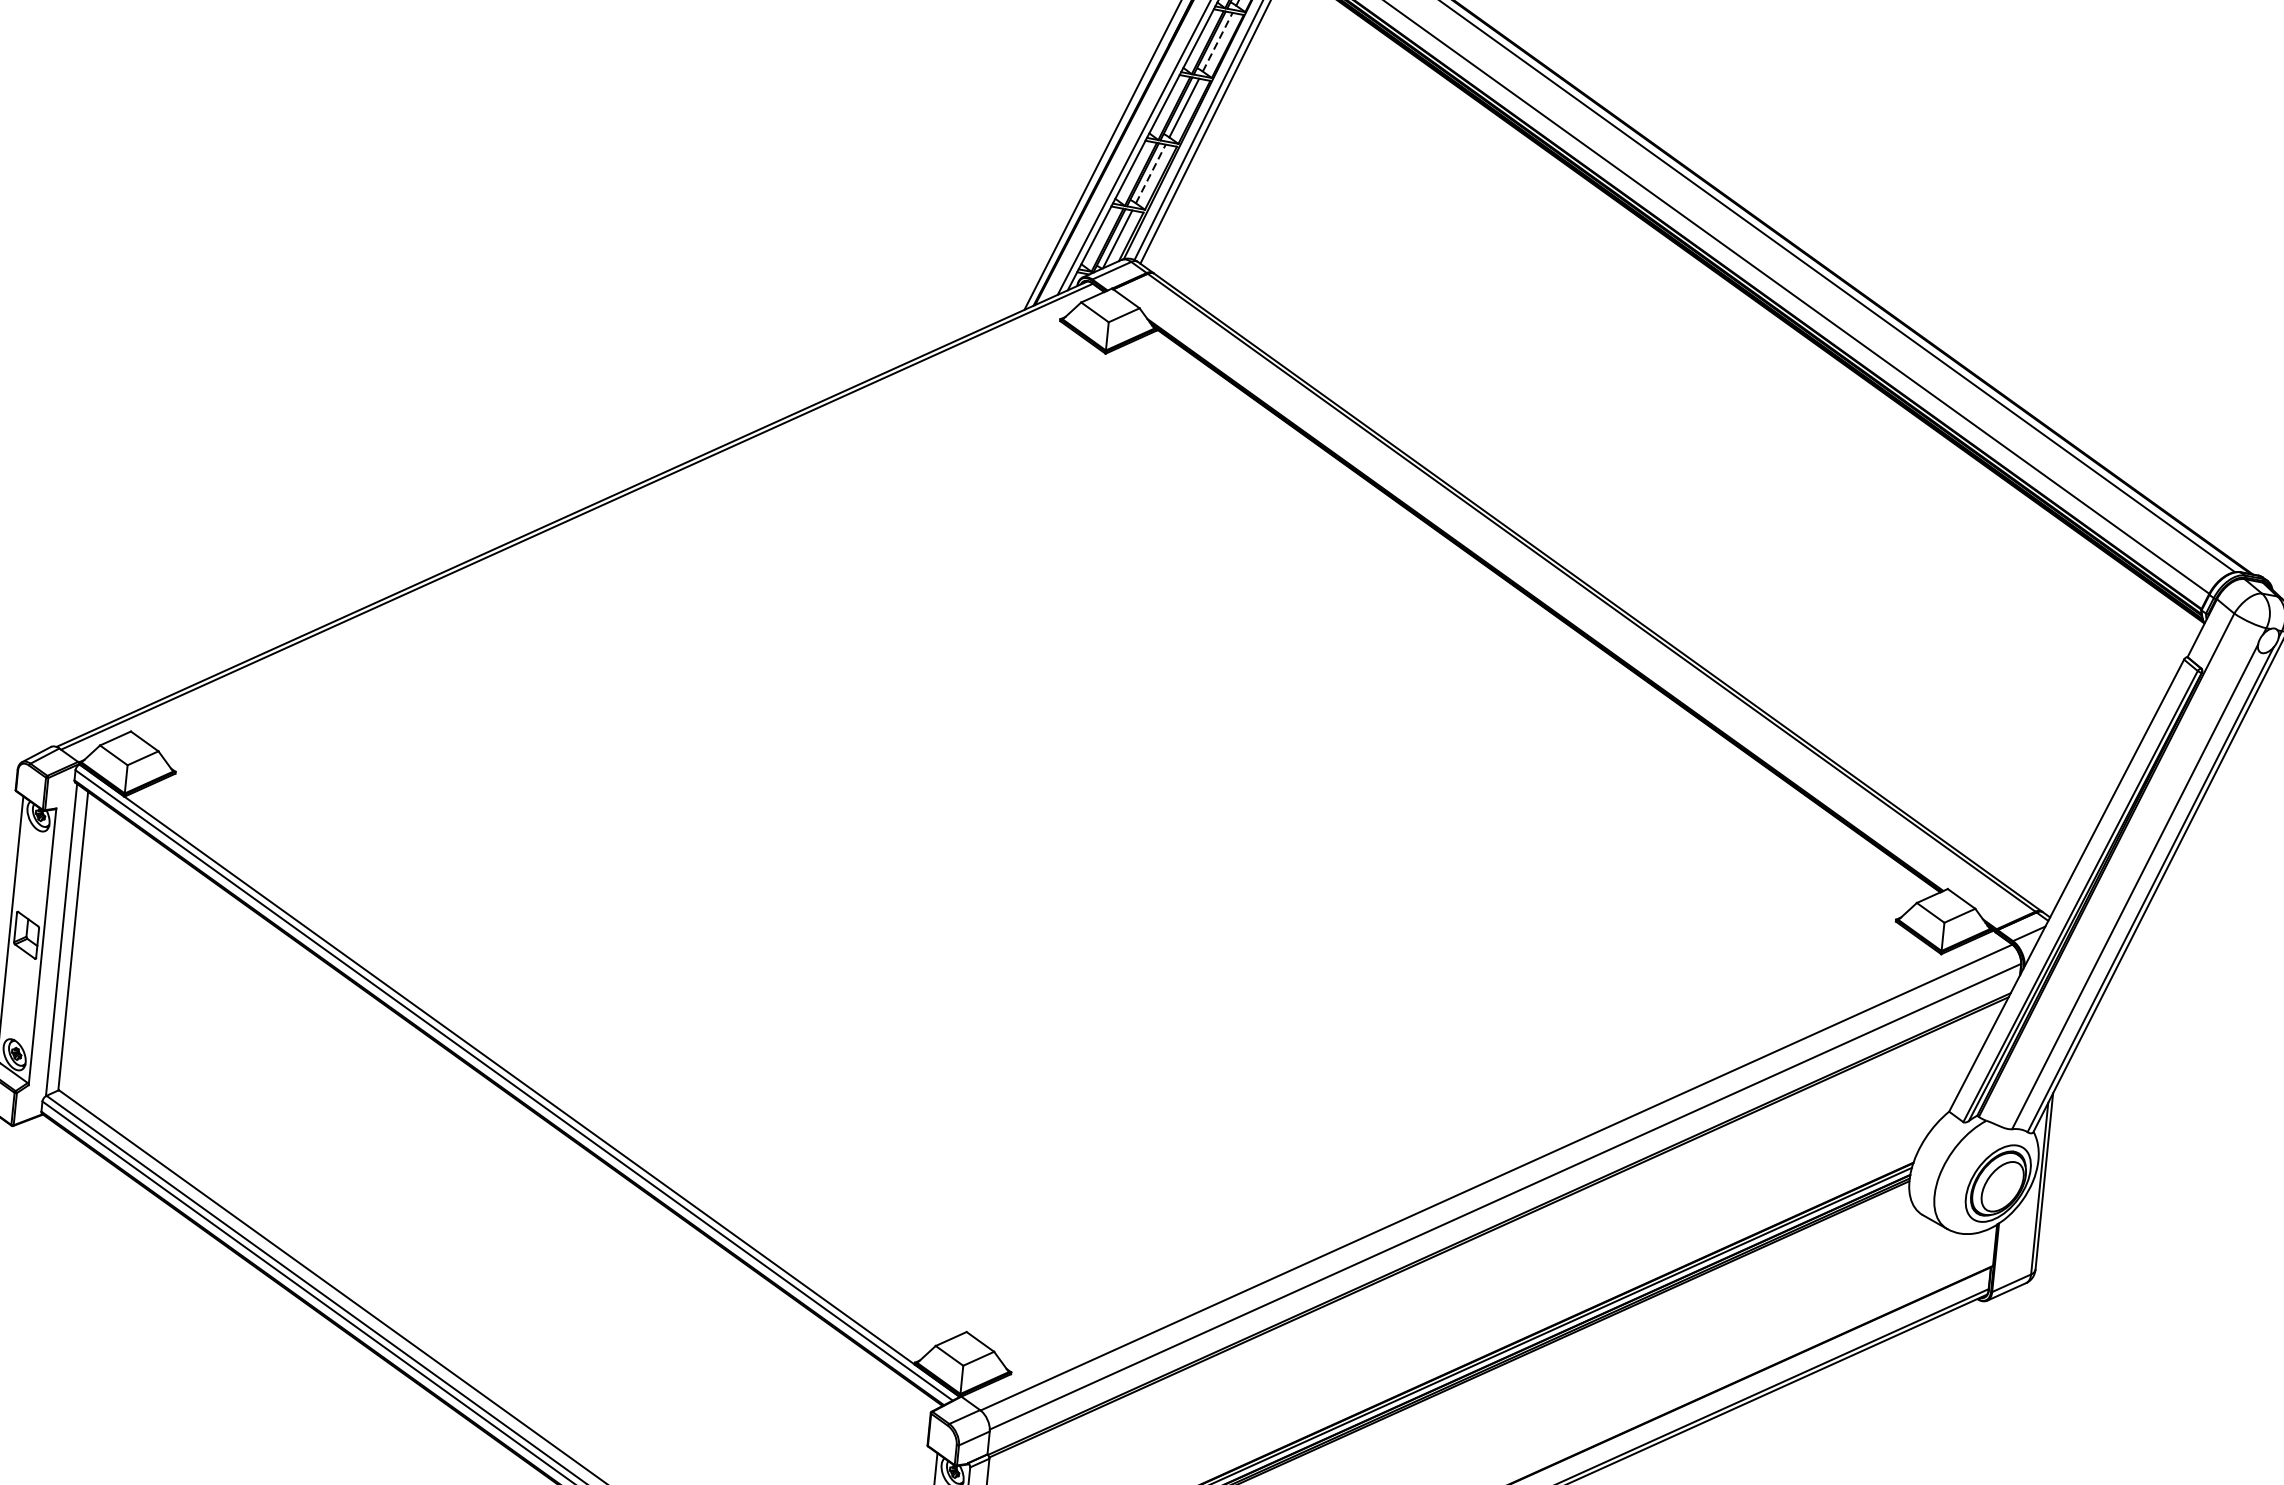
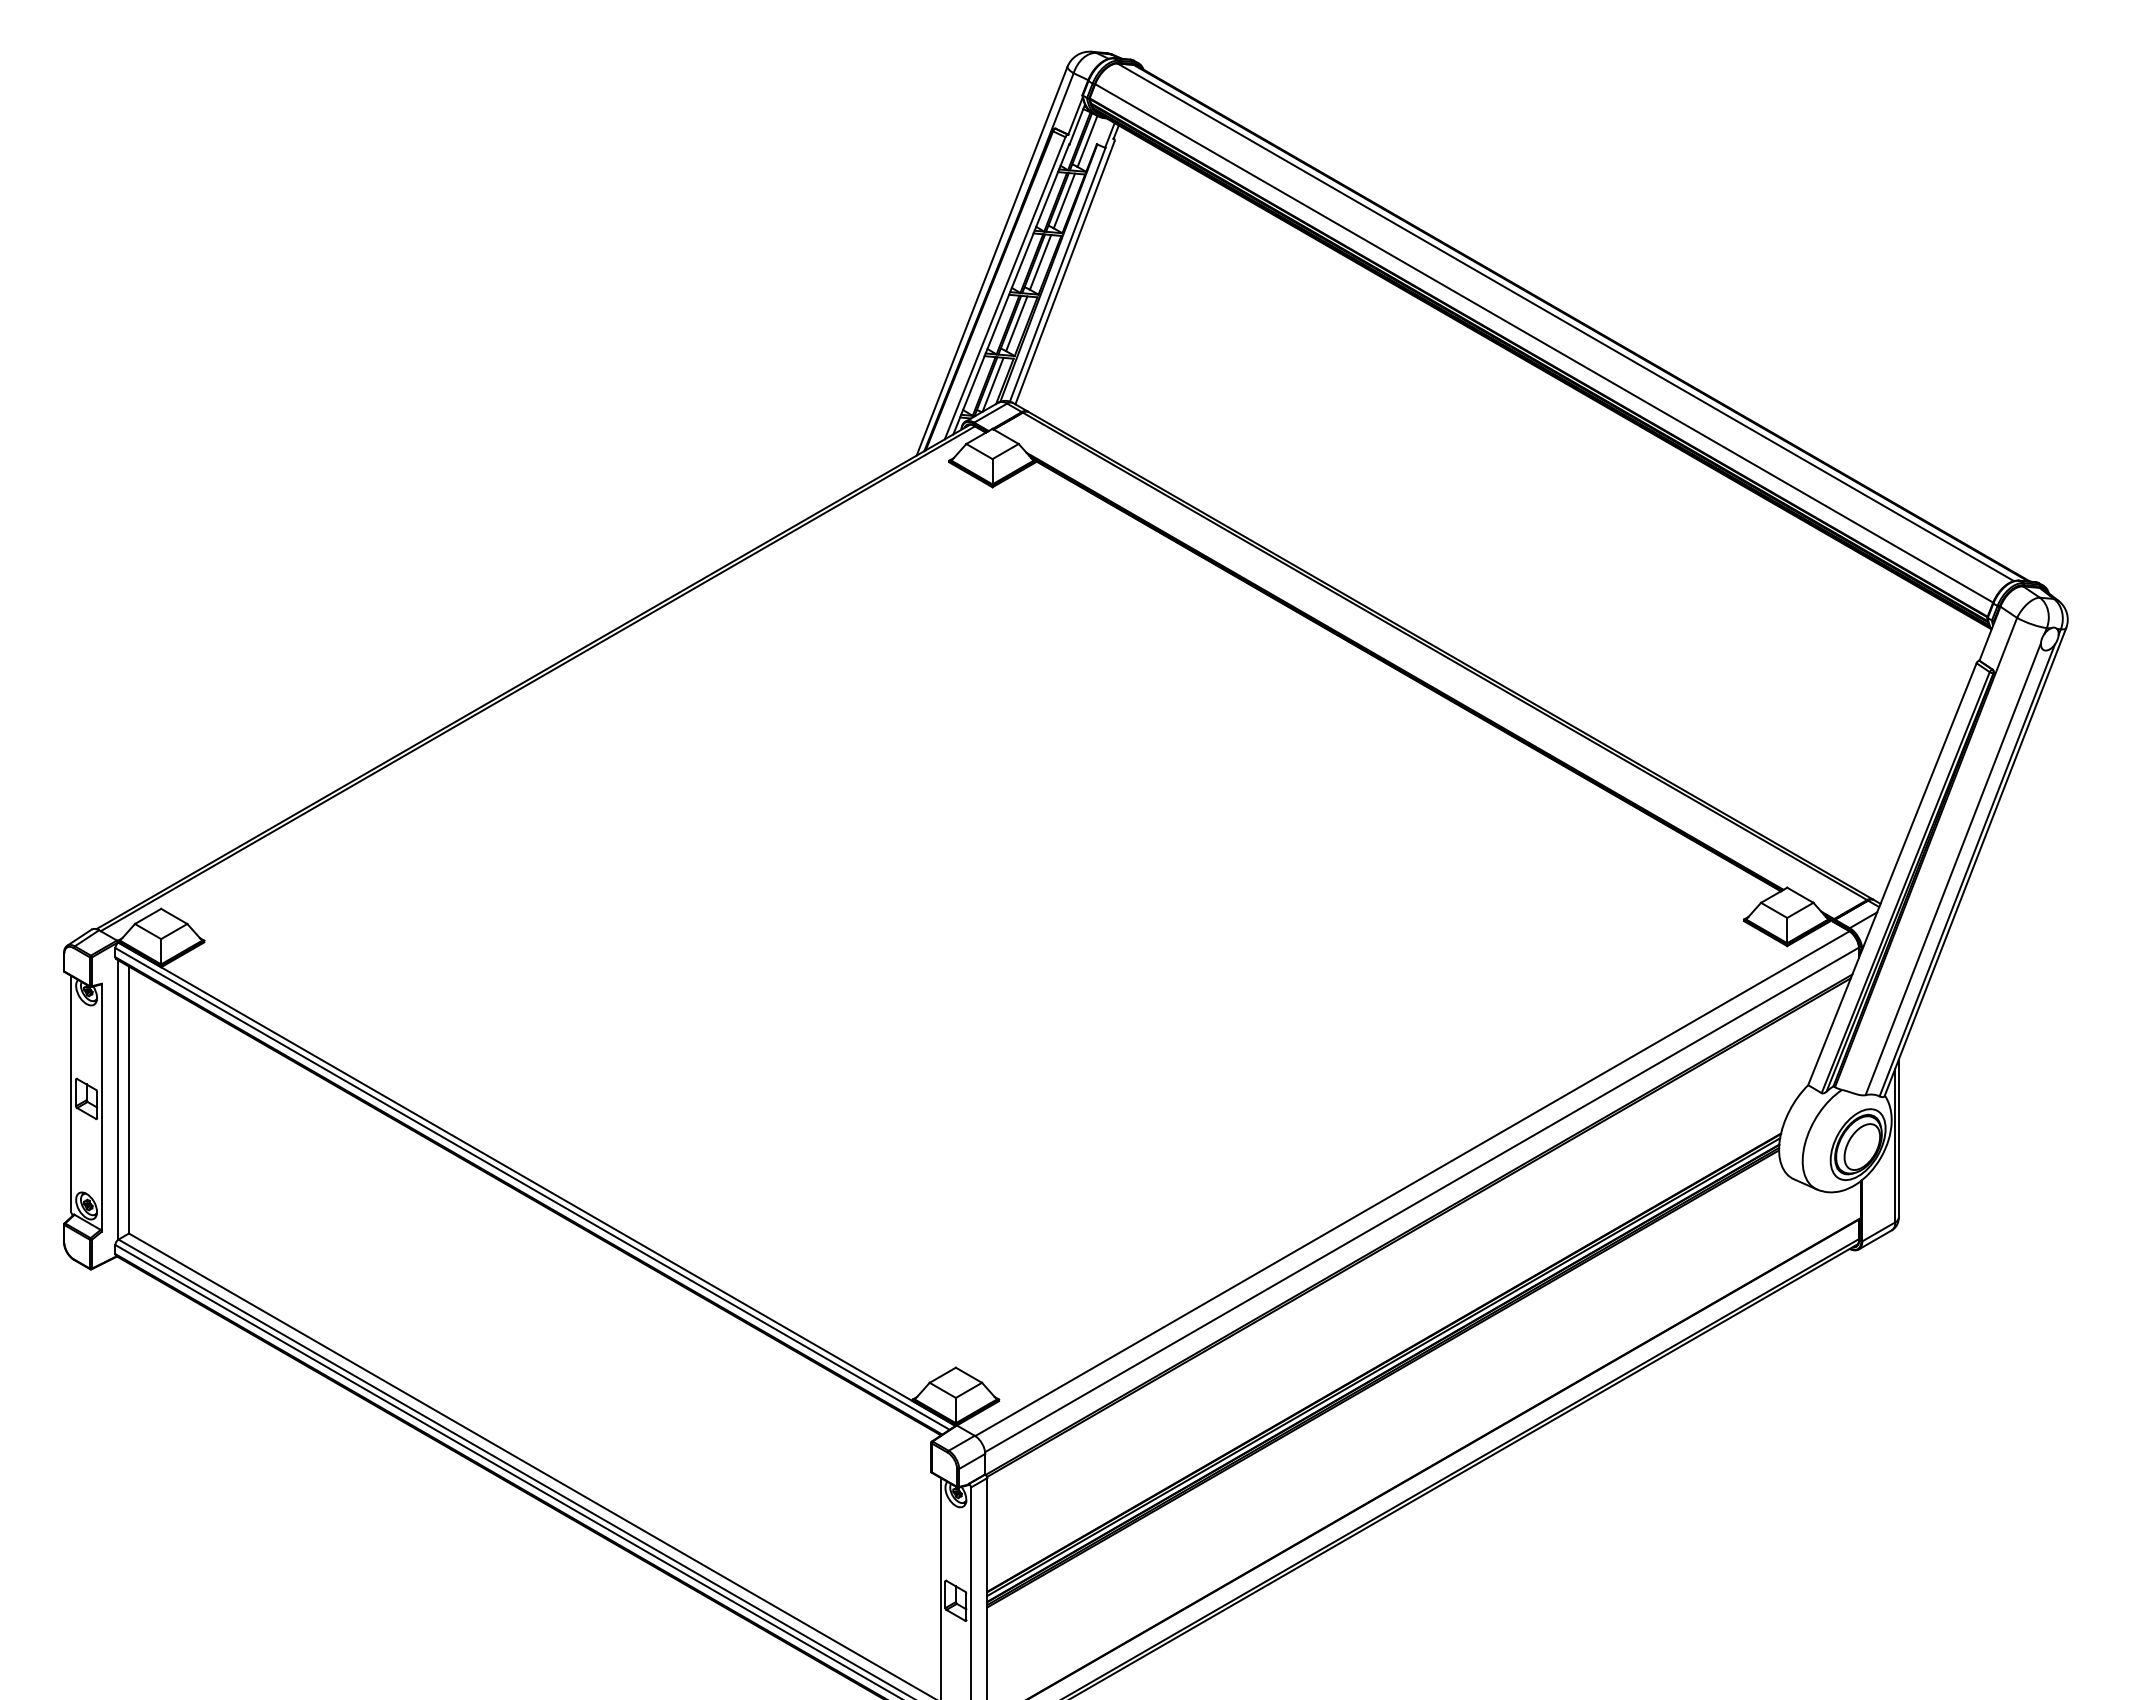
line: (1217, 41) -> (1064, 200), dashed -> solid
line: (1150, 173) -> (1016, 323), dashed -> solid

